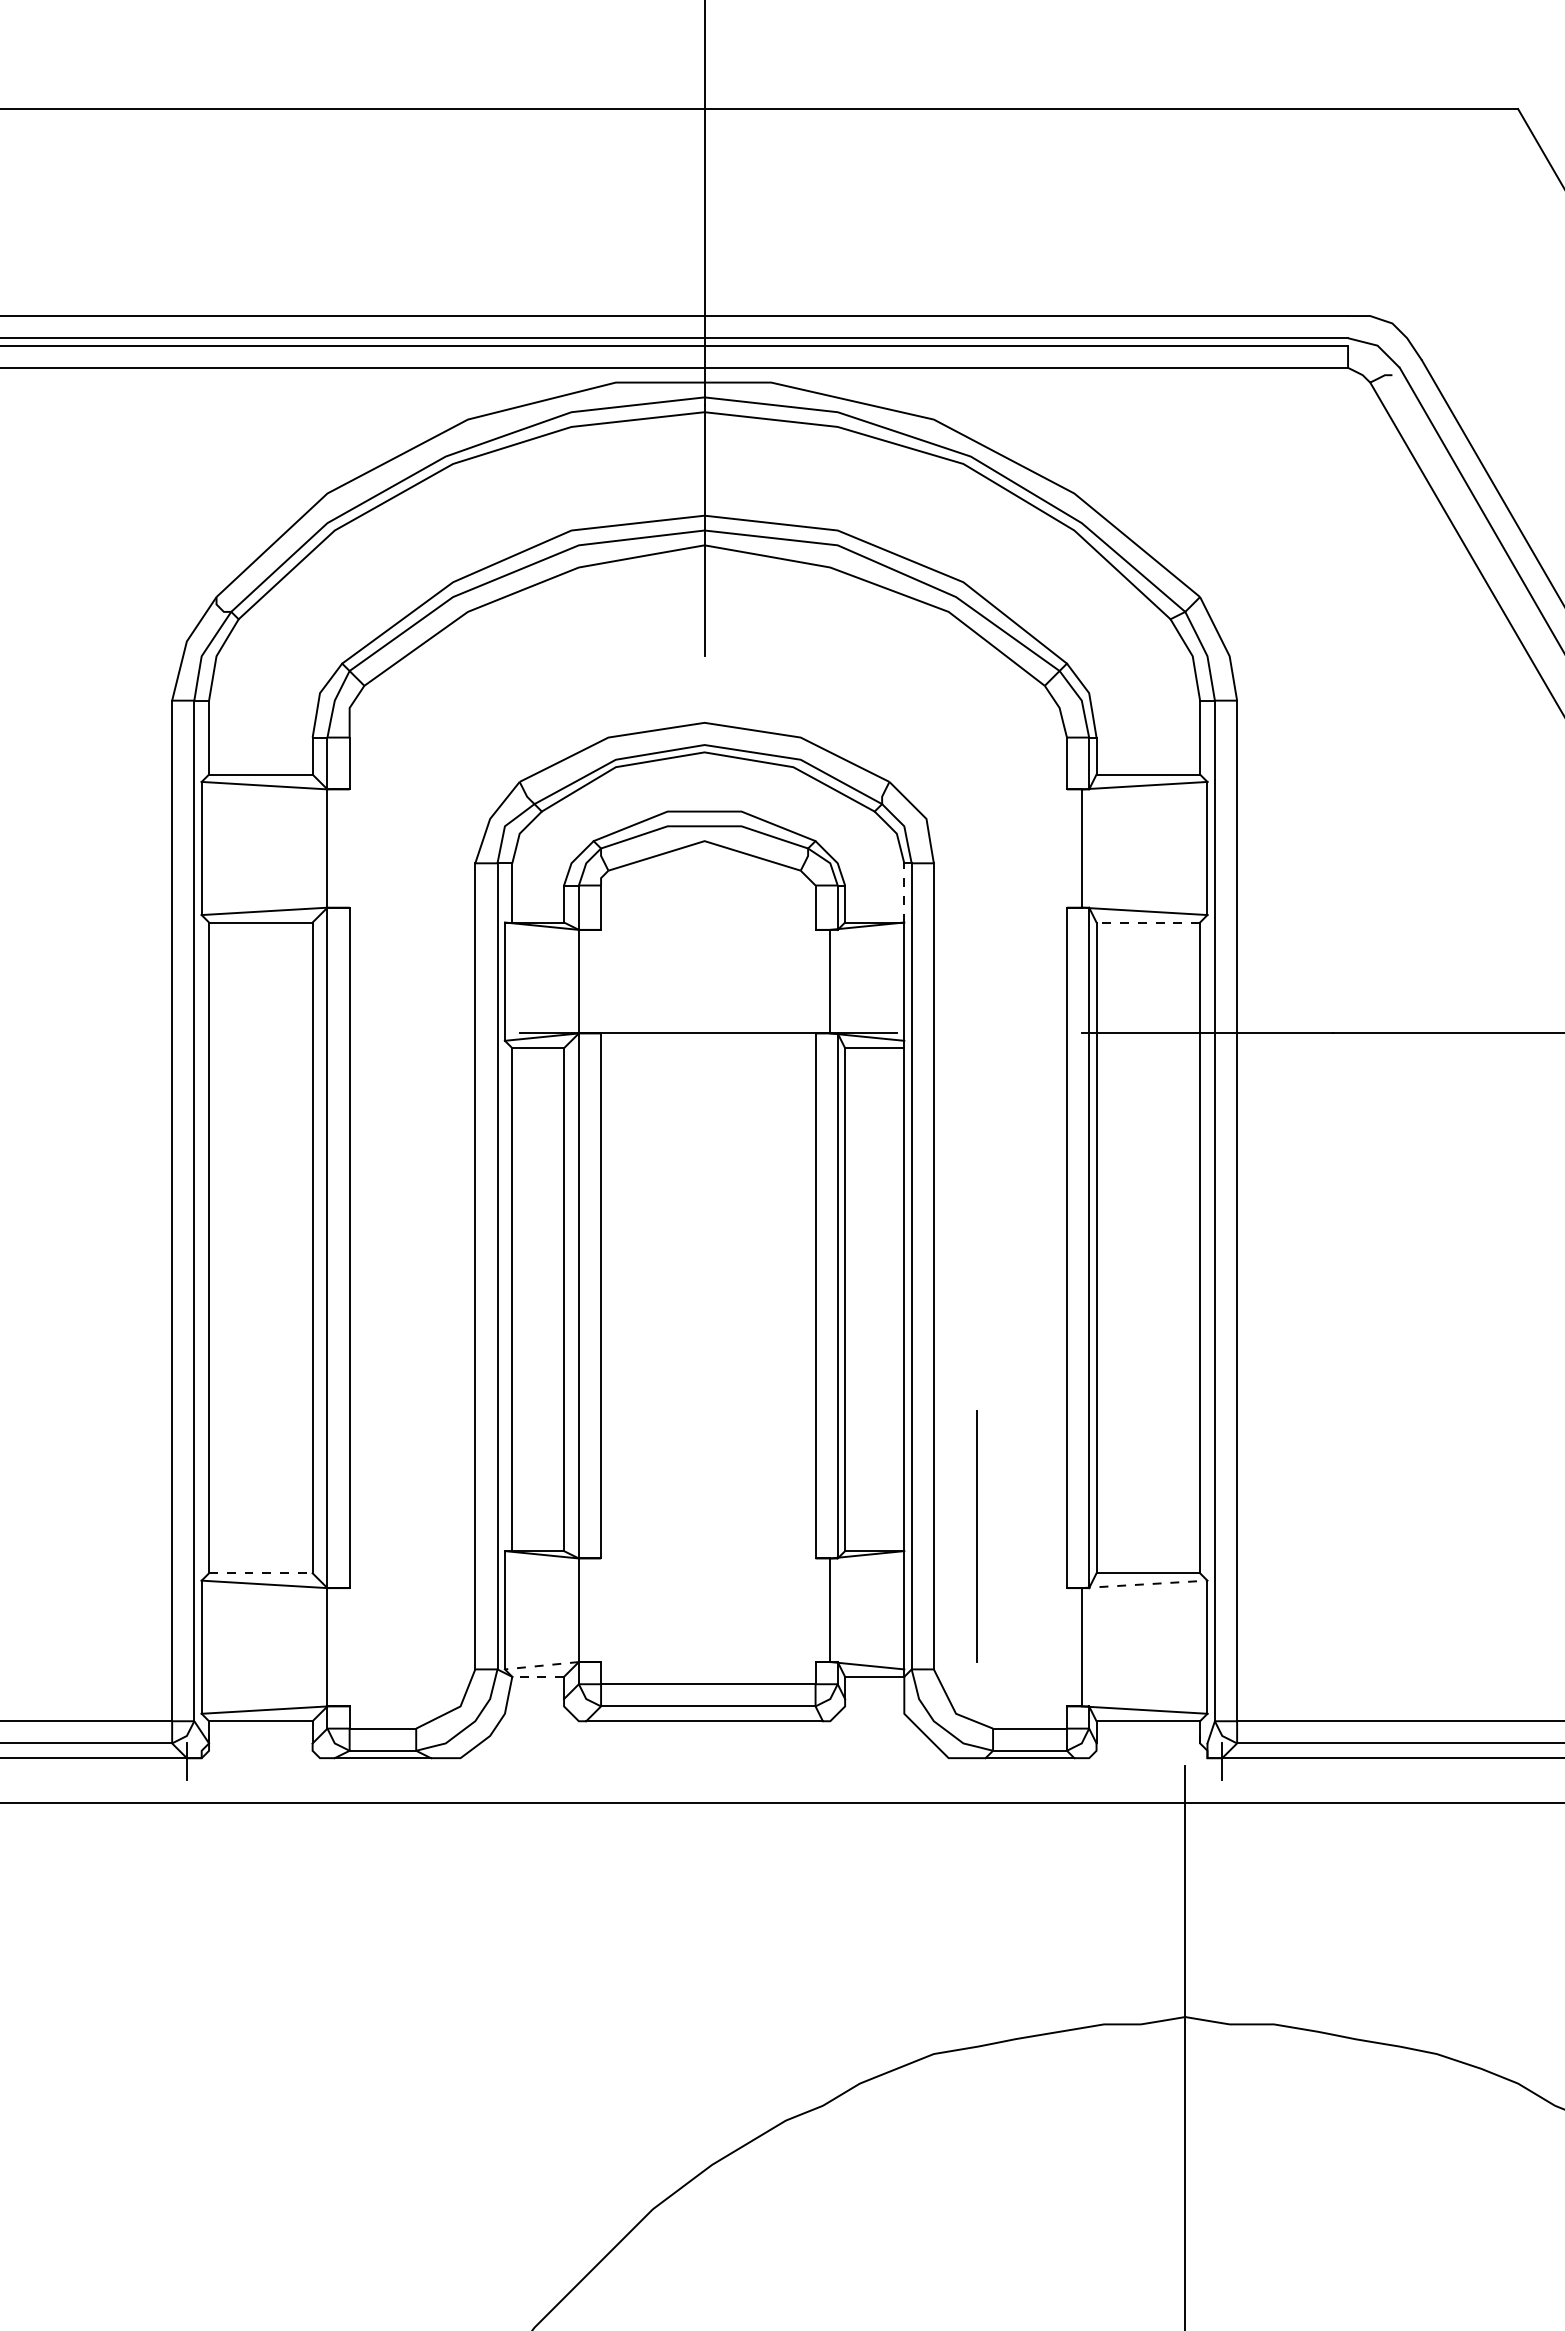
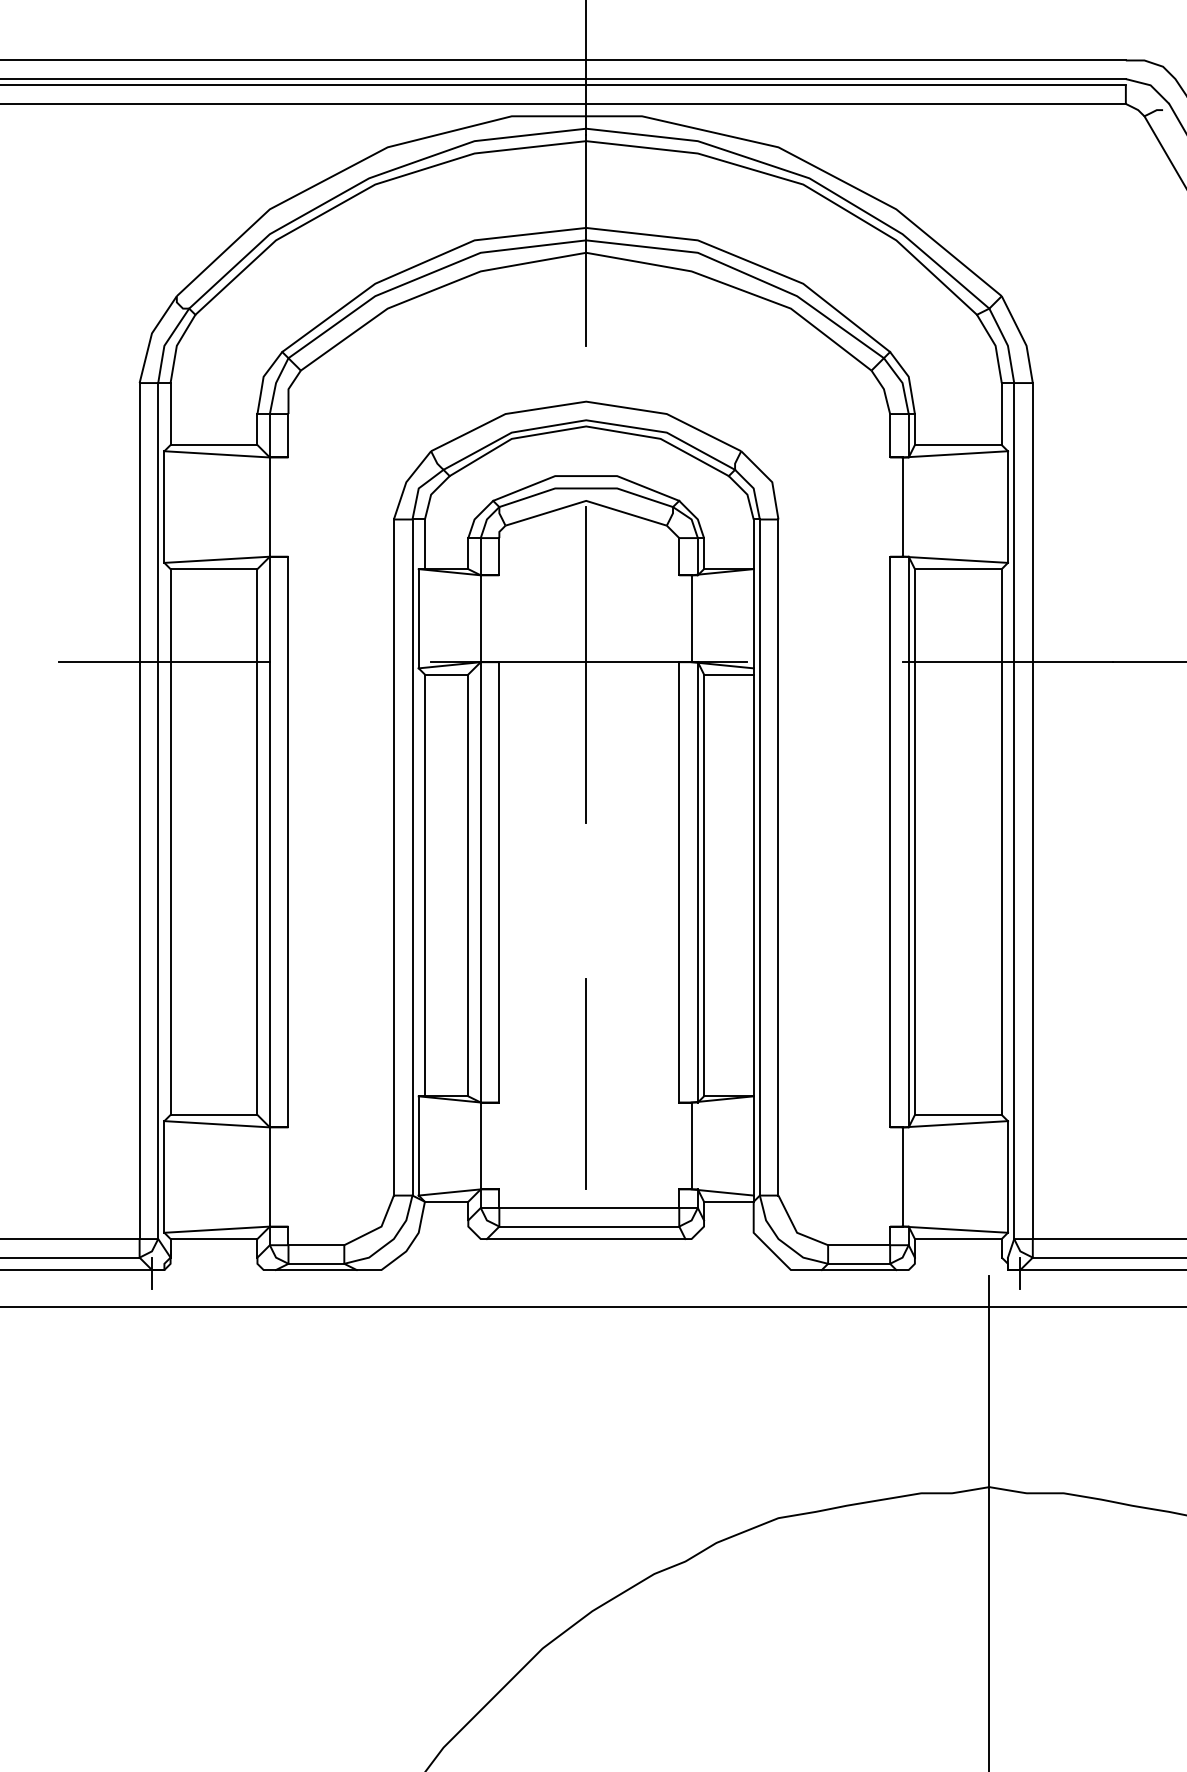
line: (904, 892) -> (753, 543), dashed -> solid
line: (1148, 922) -> (958, 569), dashed -> solid
line: (201, 1033) -> (164, 662), added
line: (704, 1036) -> (586, 664), added
line: (976, 1536) -> (586, 1084), moved
line: (260, 1573) -> (213, 1115), dashed -> solid
line: (1144, 1584) -> (955, 1124), dashed -> solid
line: (541, 1665) -> (449, 1192), dashed -> solid
line: (538, 1676) -> (446, 1201), dashed -> solid

